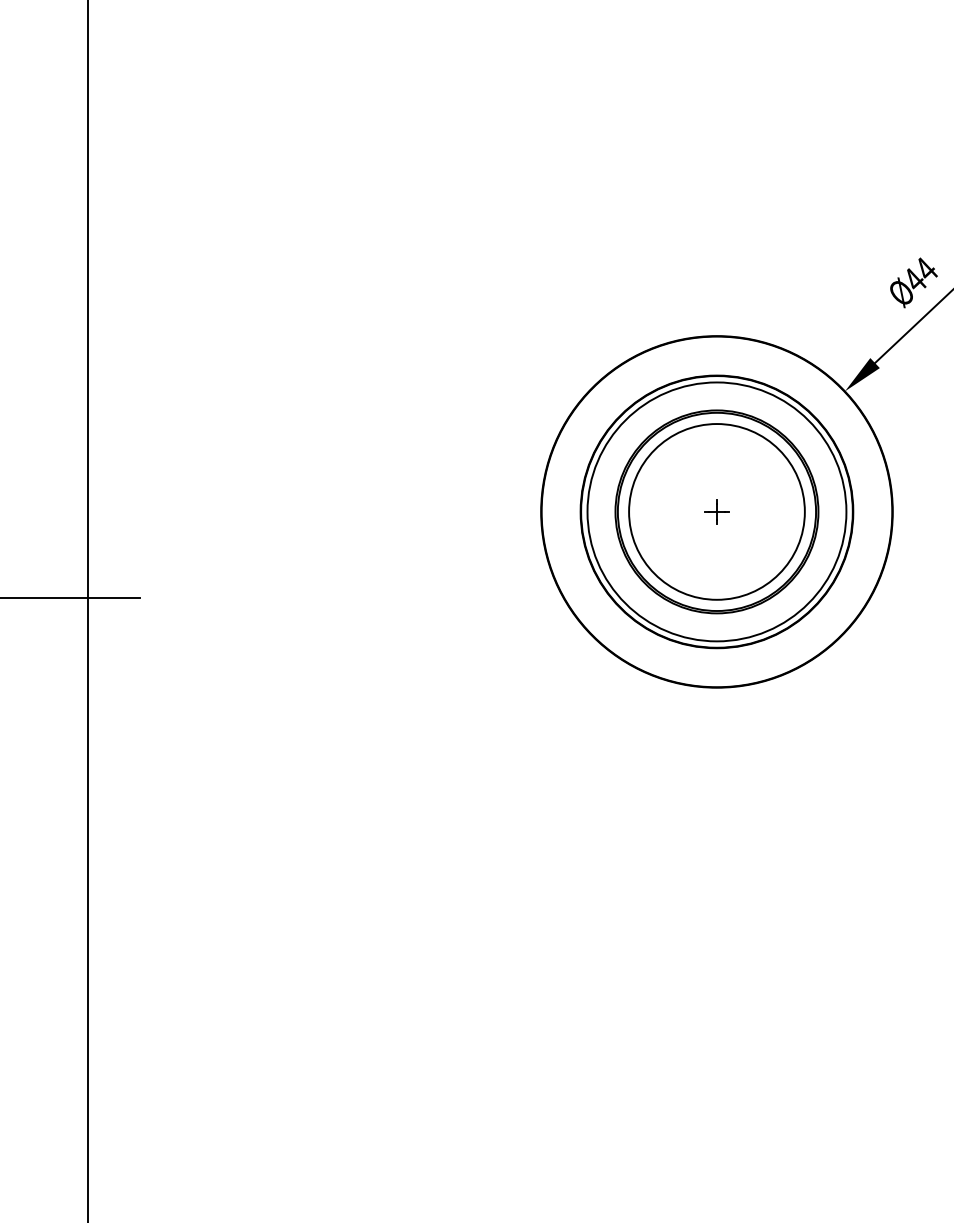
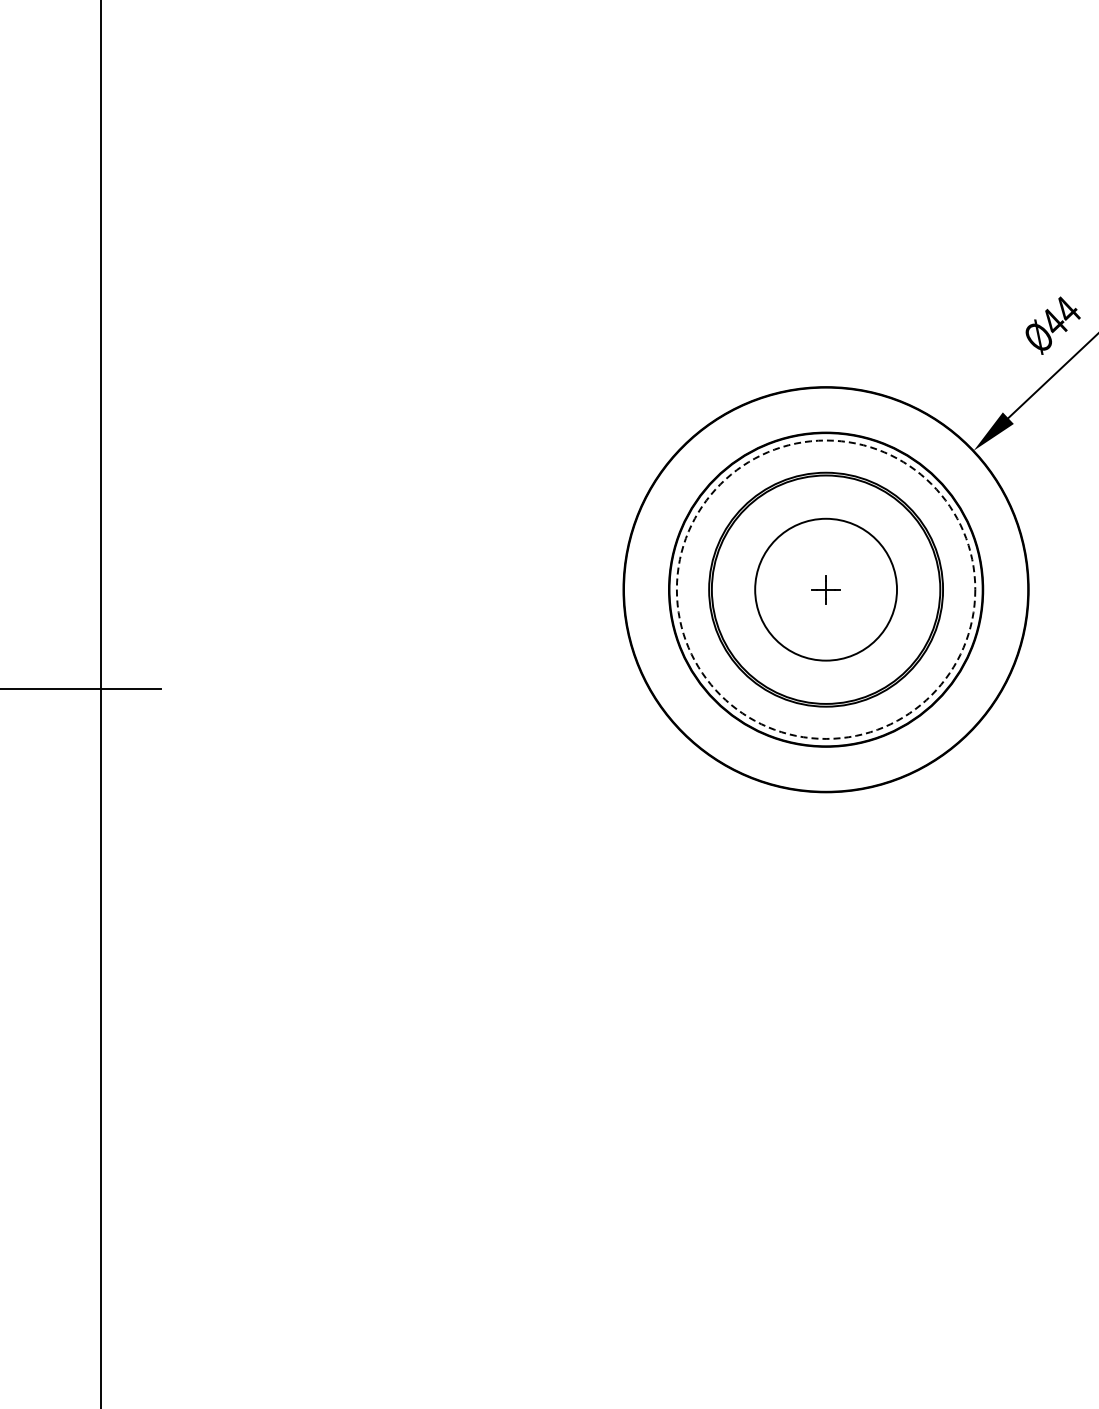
circle: (716, 511) -> (825, 589), size x0.7
circle: (716, 511) -> (825, 589), solid -> dashed

